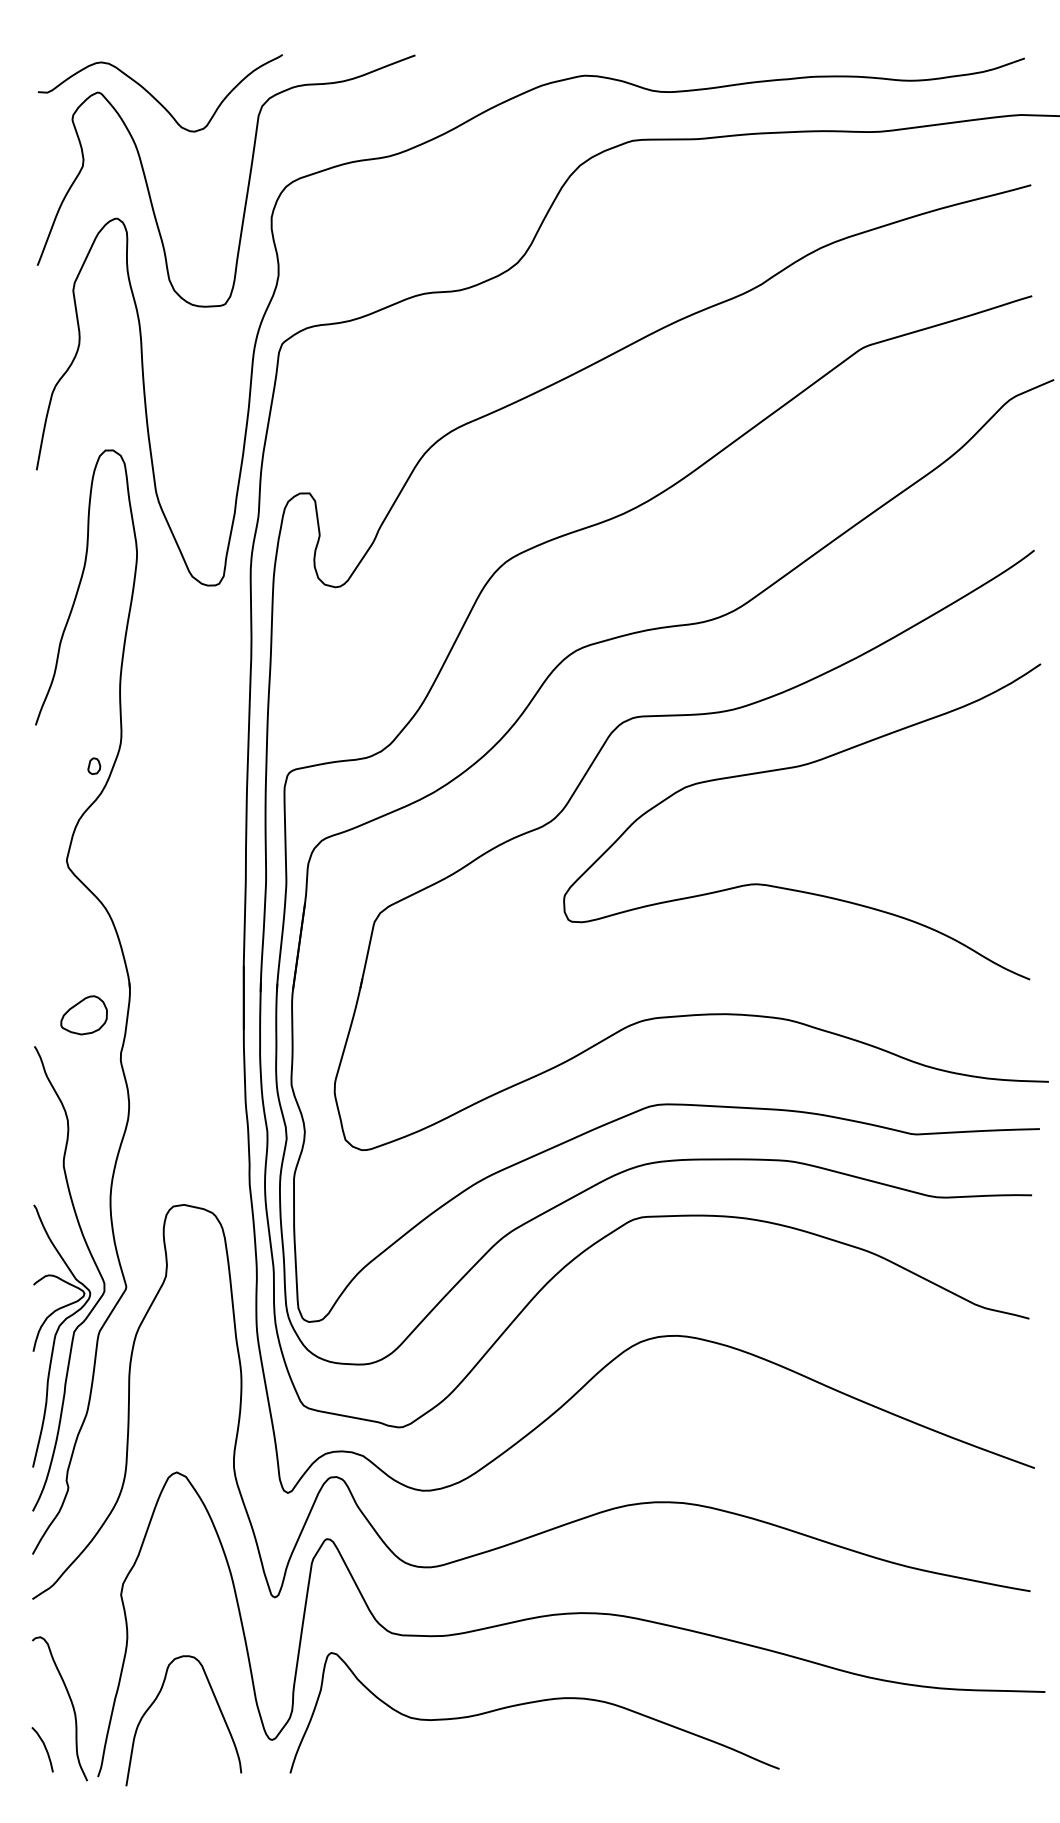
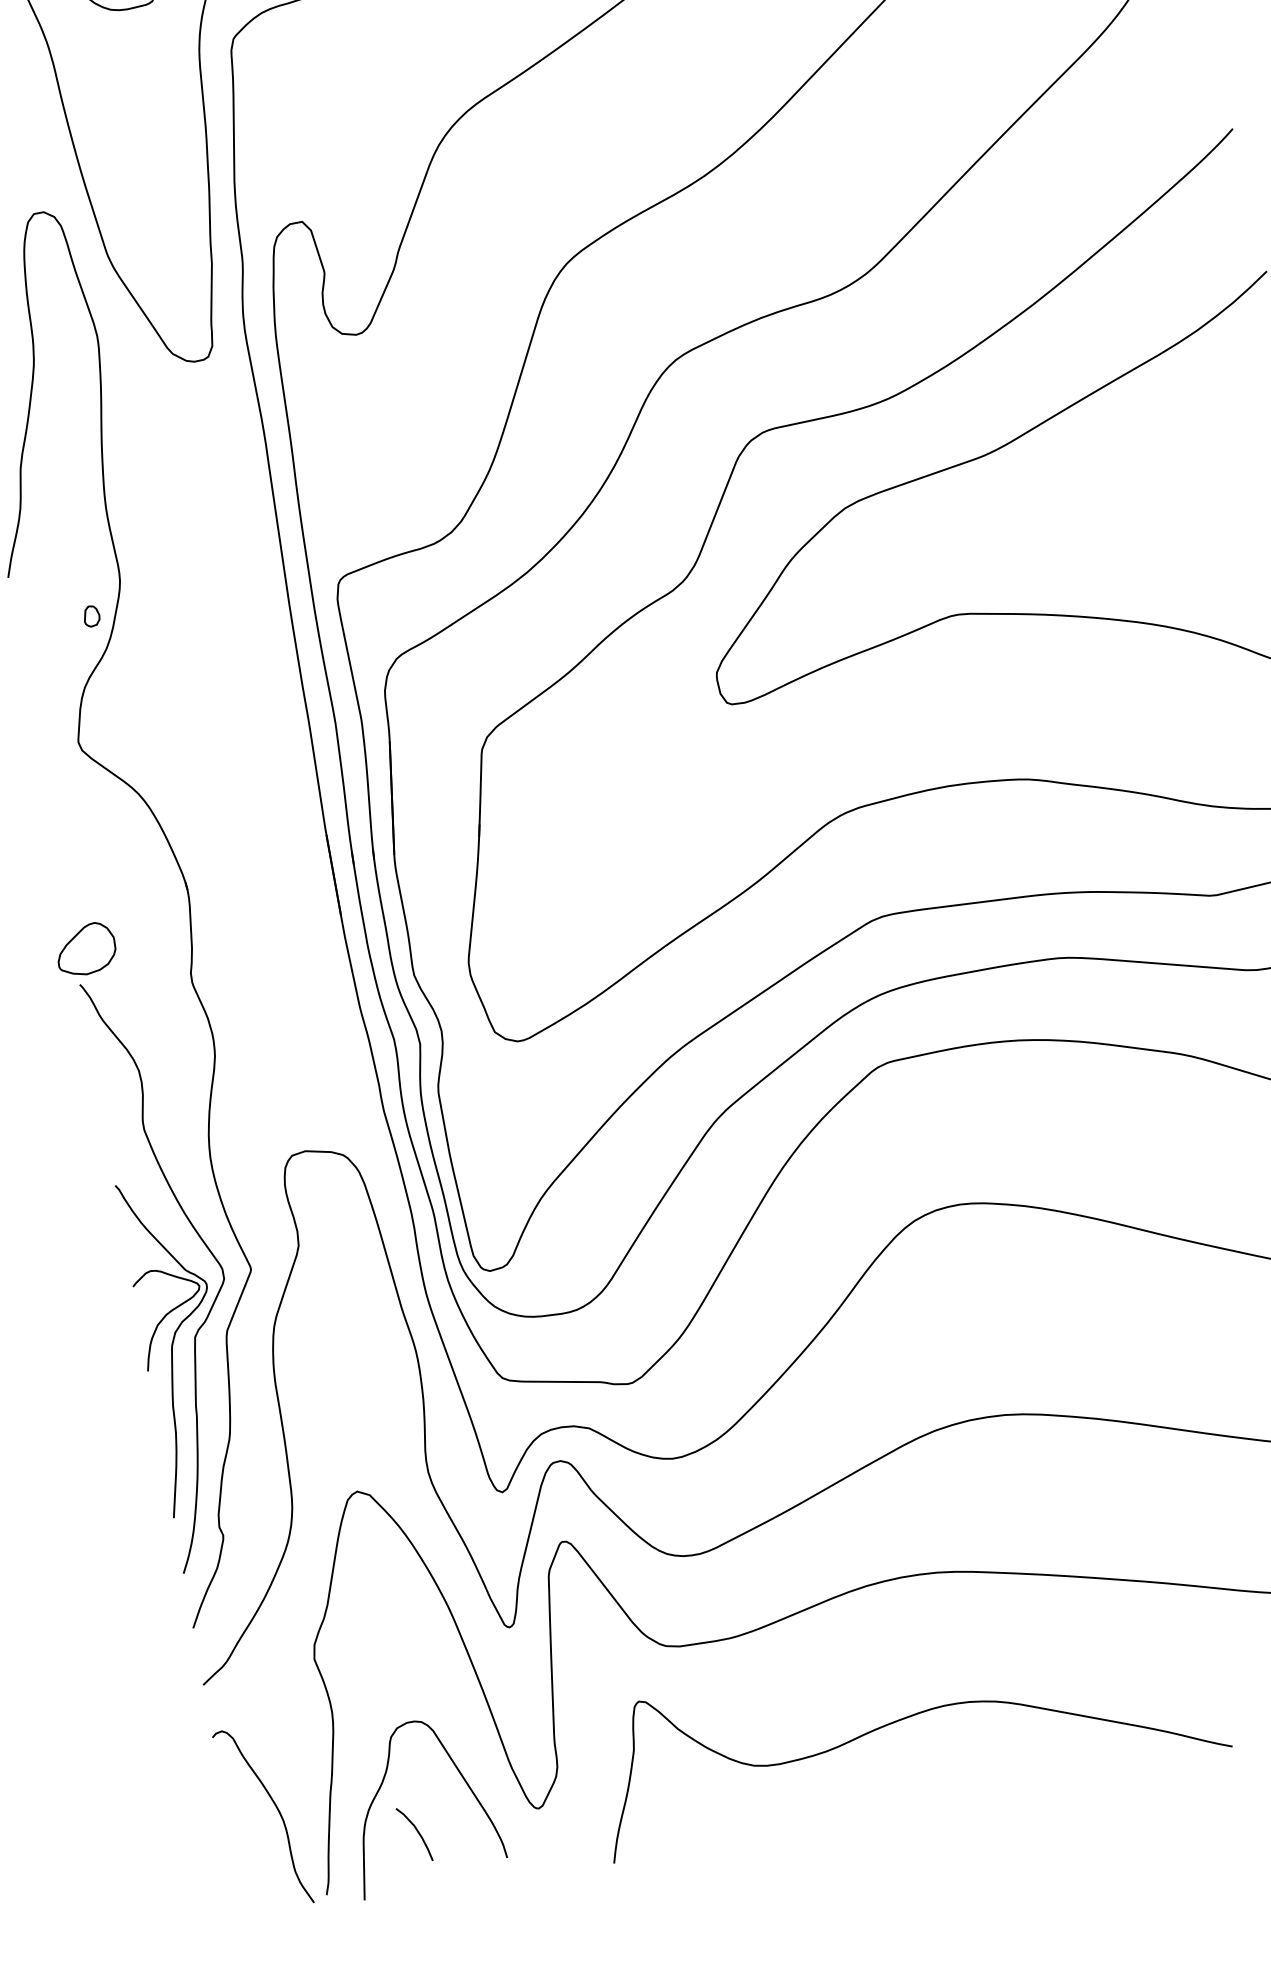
part: (83, 1015) -> (85, 949), moved
curve: (532, 1703) -> (904, 1719), moved
curve: (44, 1748) -> (416, 1832), moved

